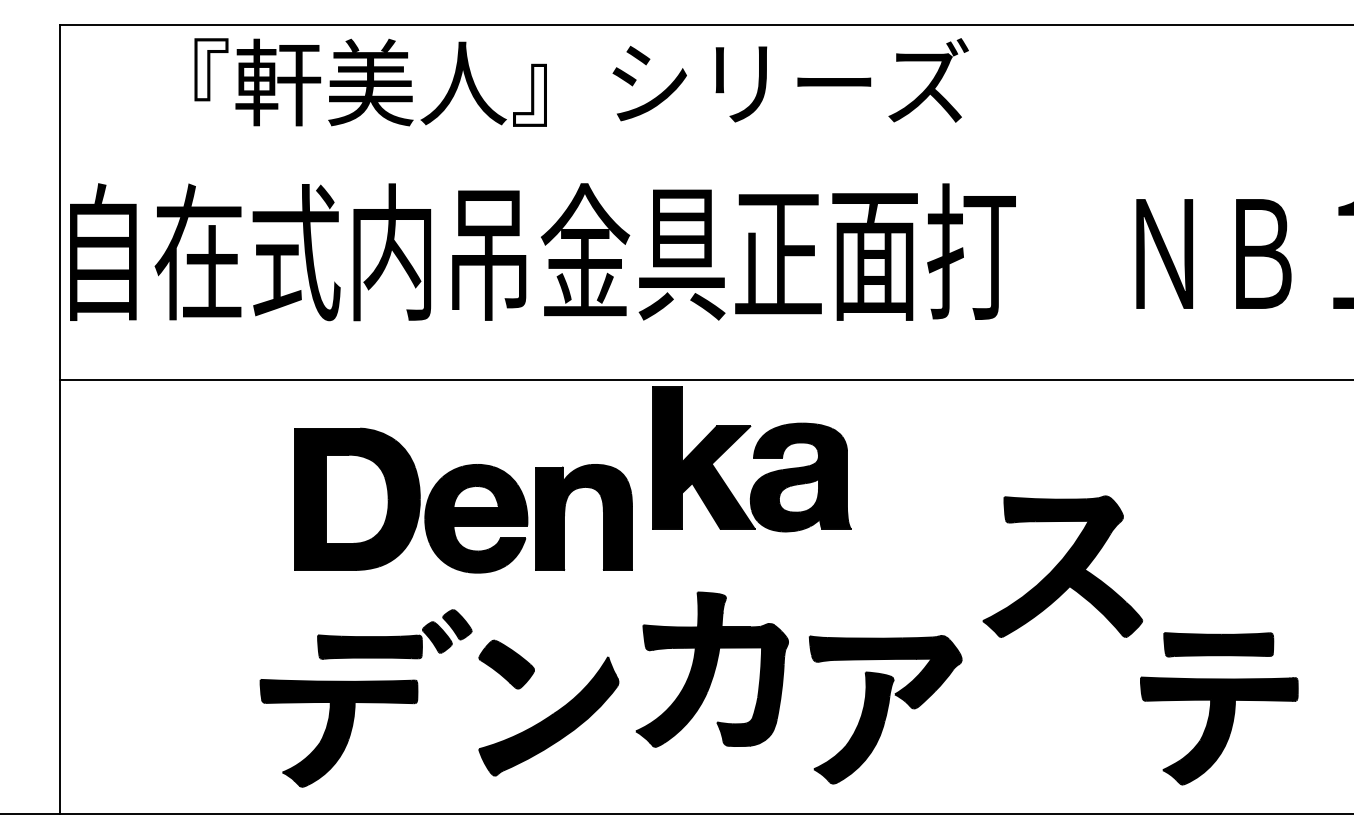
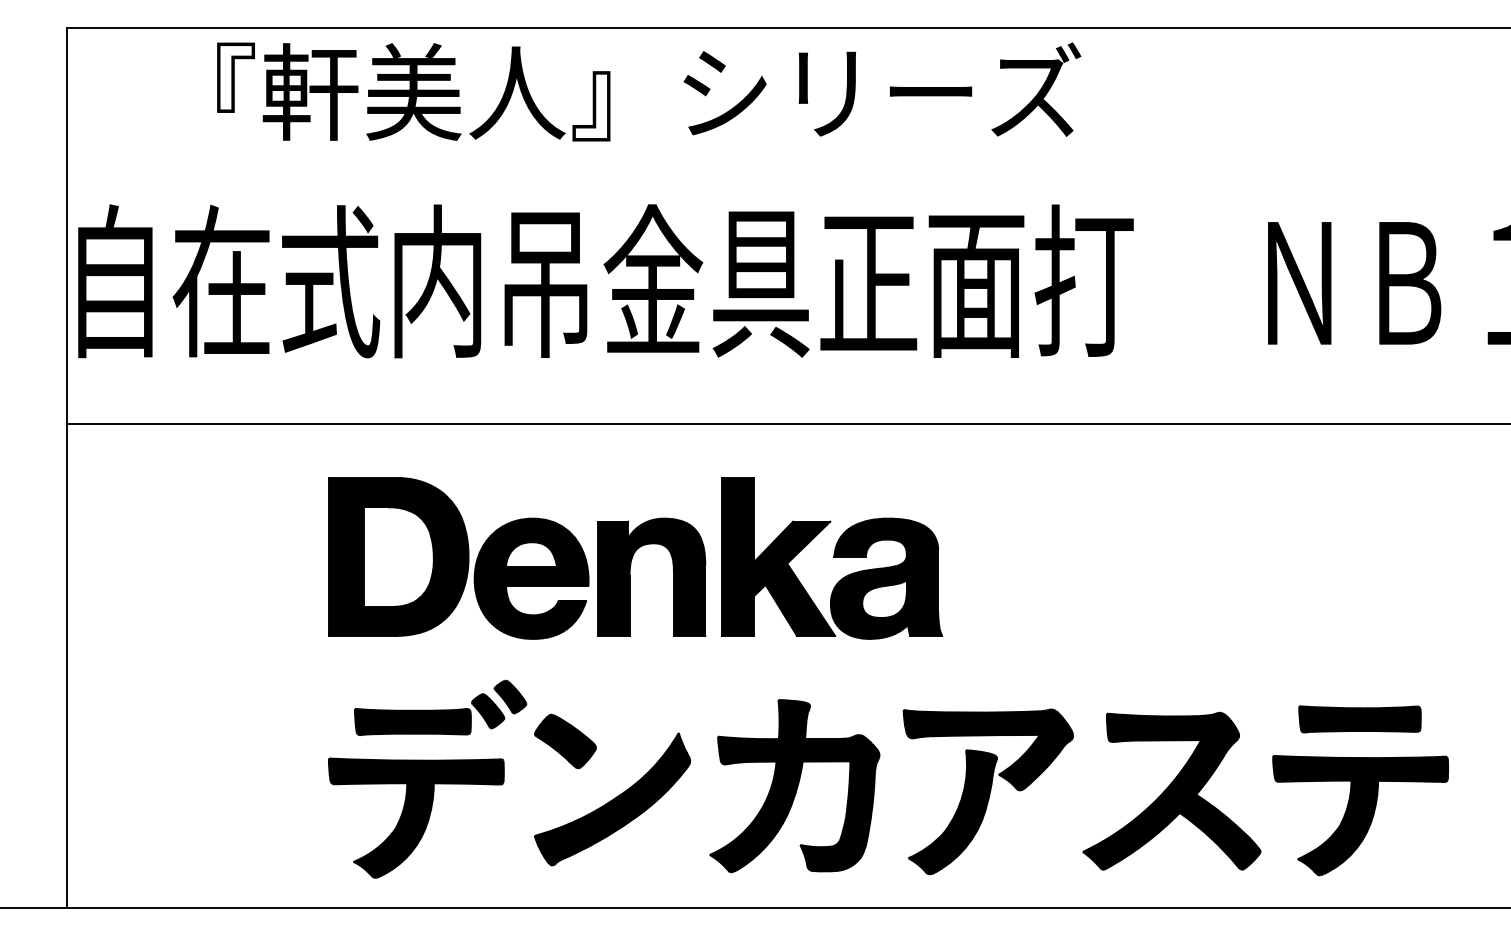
part: (751, 459) -> (831, 558), moved
part: (1062, 566) -> (1171, 790), moved
part: (711, 669) -> (794, 786), moved
part: (339, 732) -> (416, 817), moved

